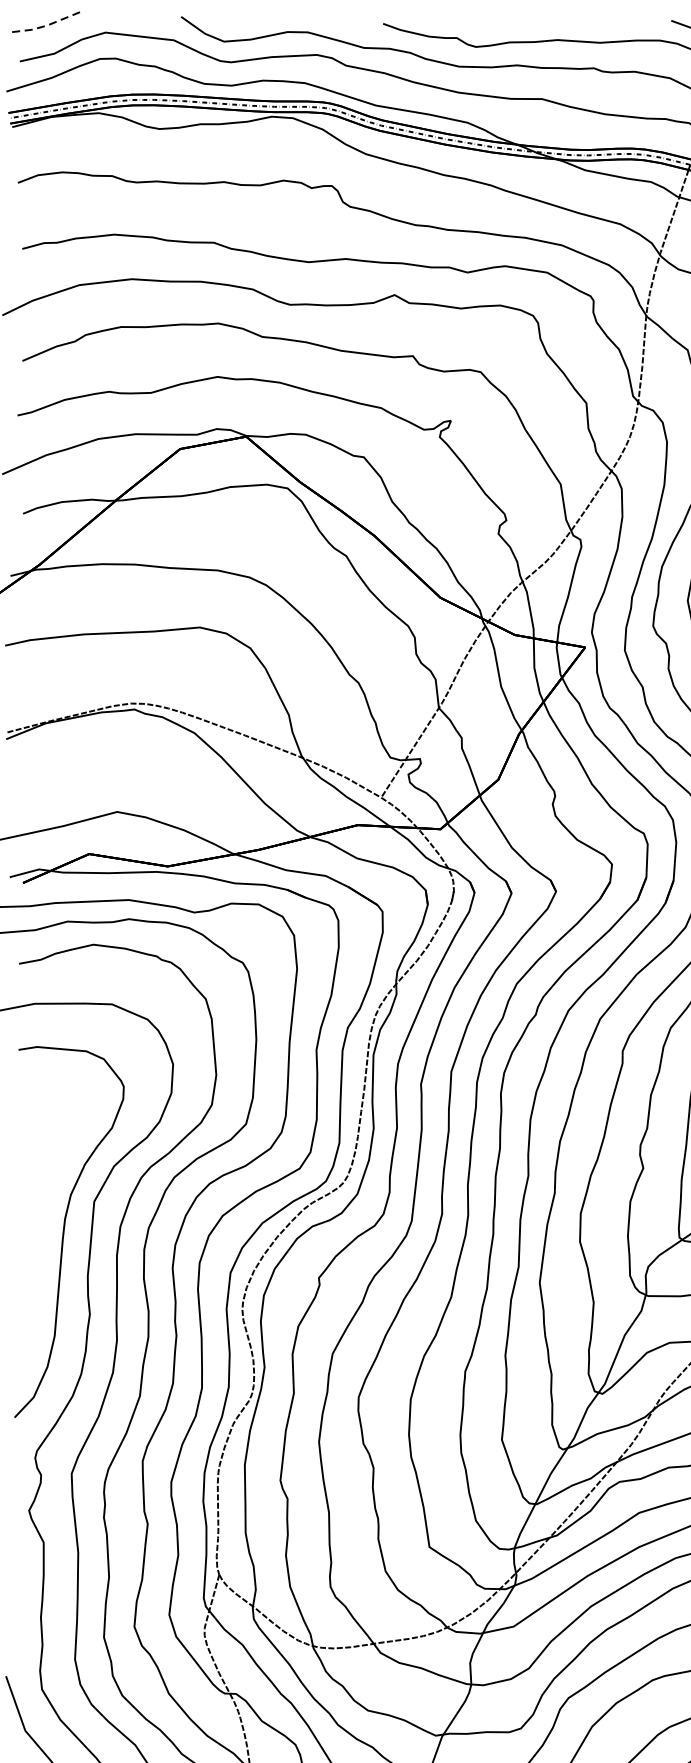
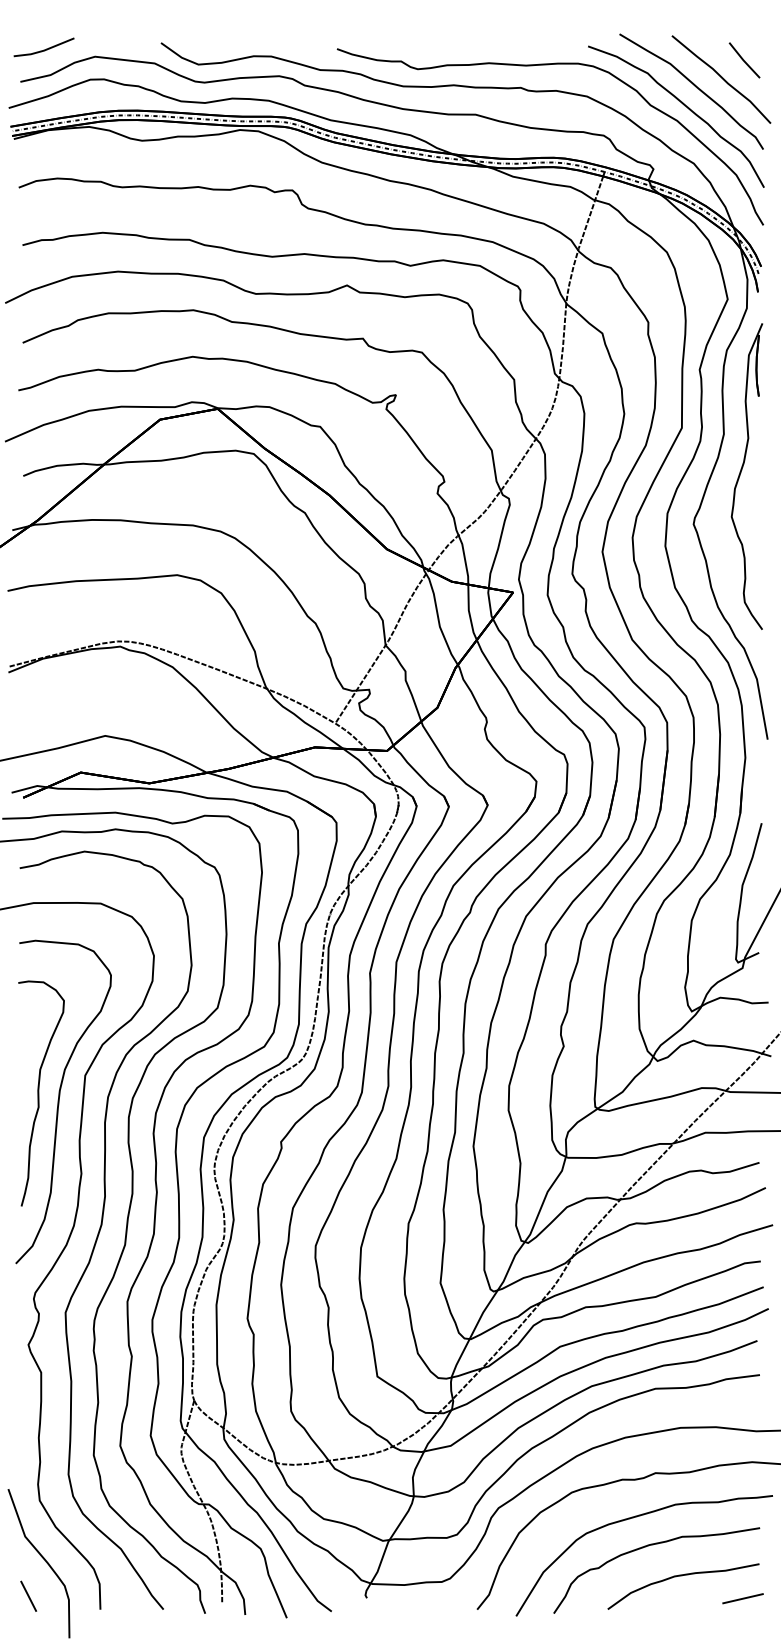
line: (47, 25) -> (44, 50), dashed -> solid
curve: (41, 1222) -> (39, 1093), added

